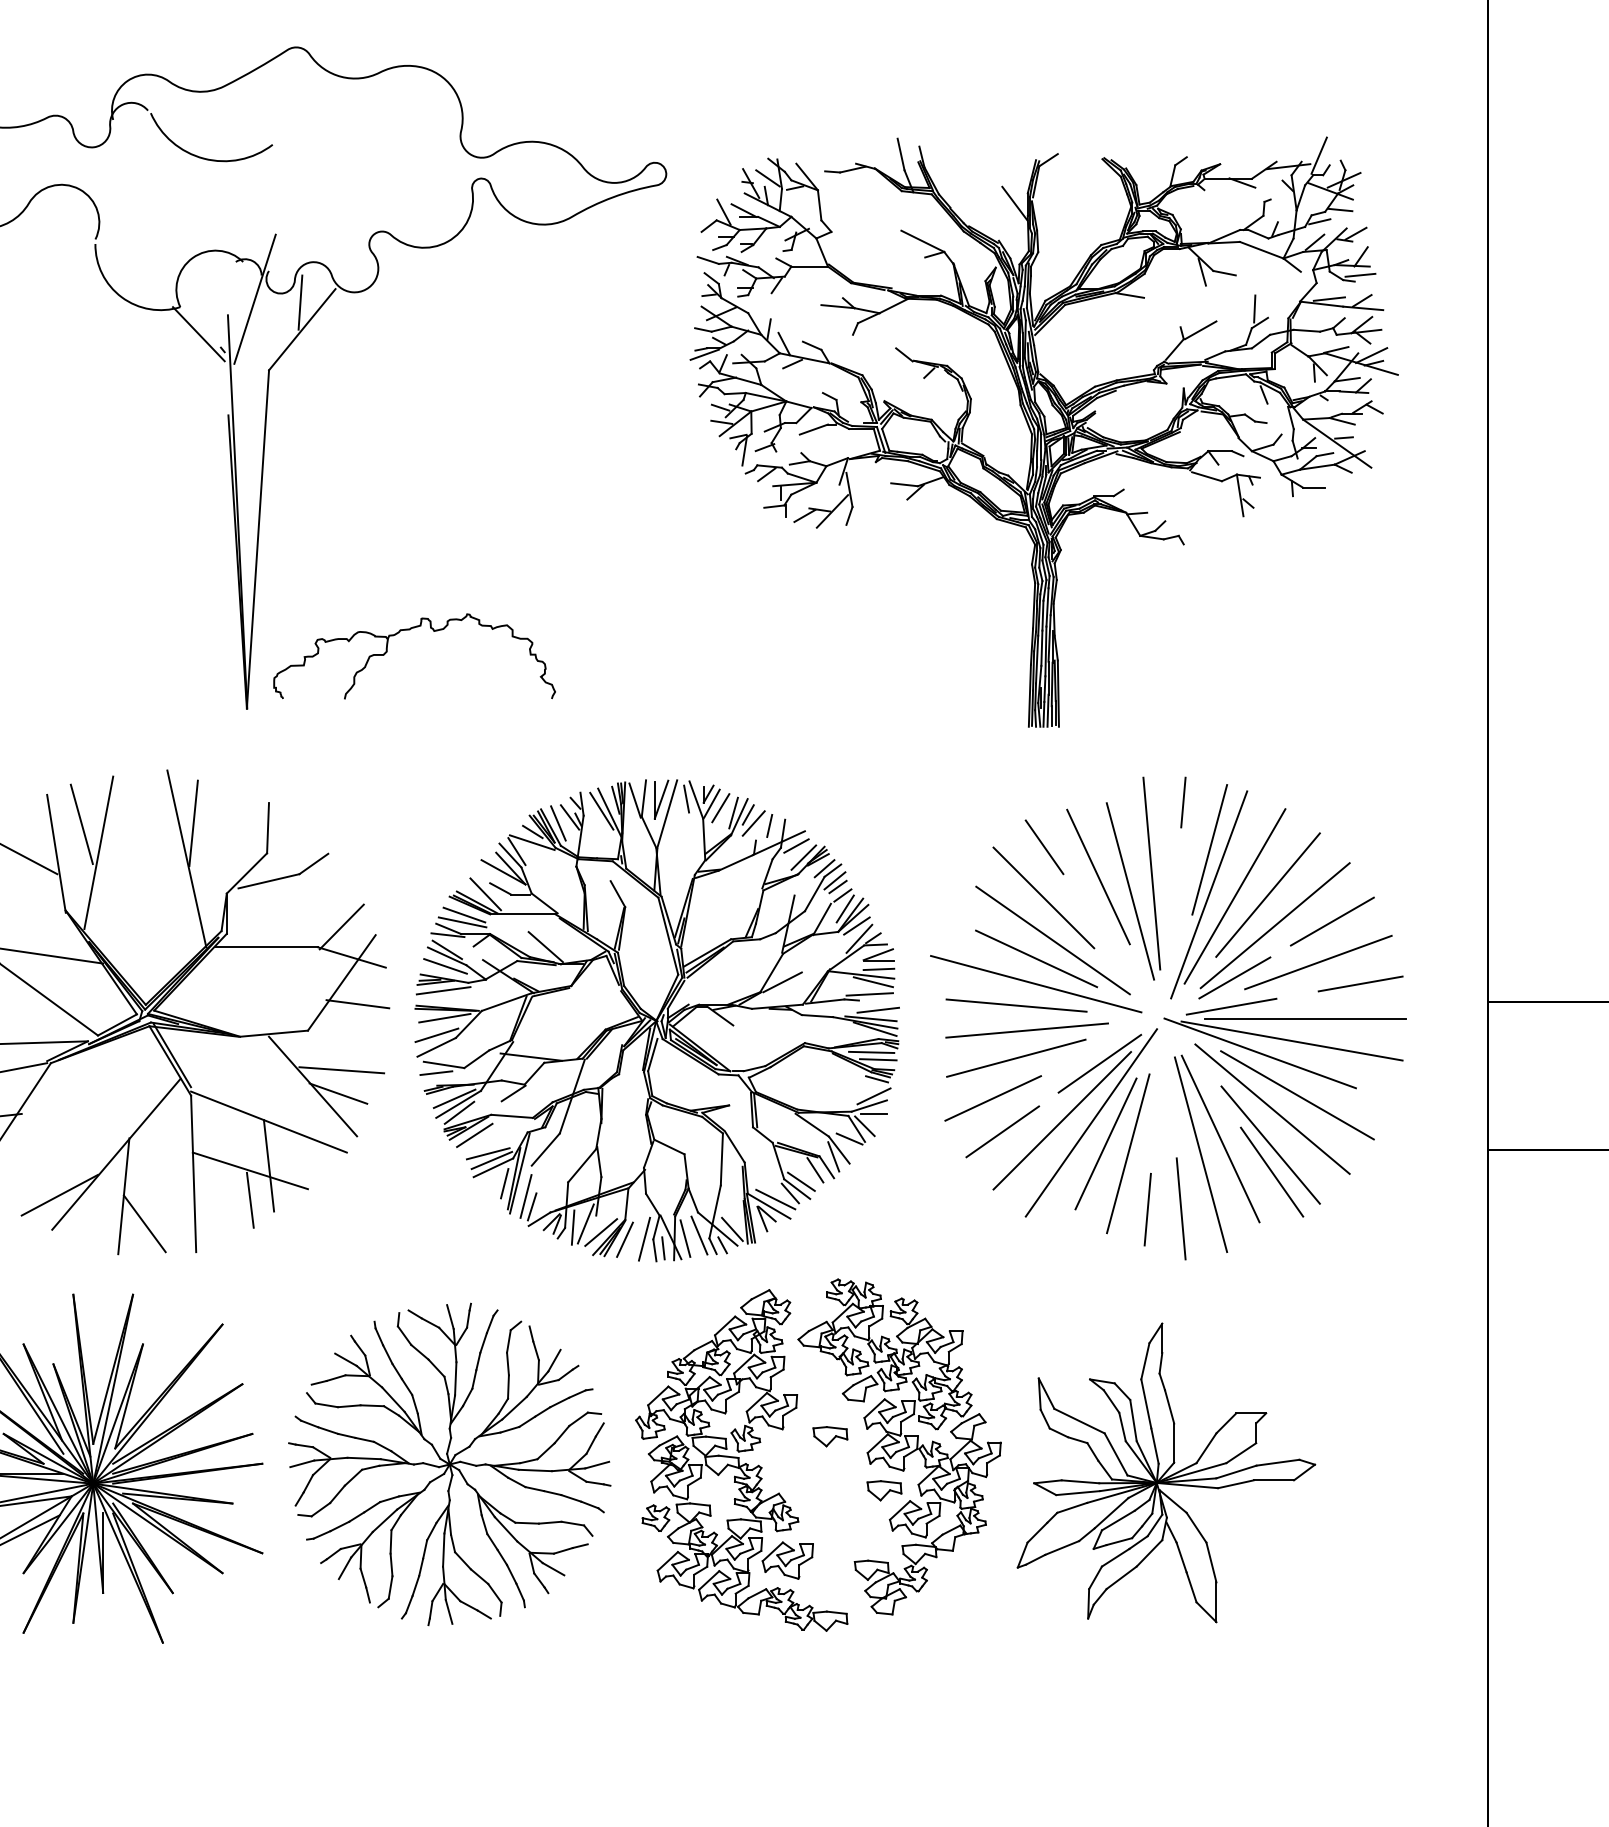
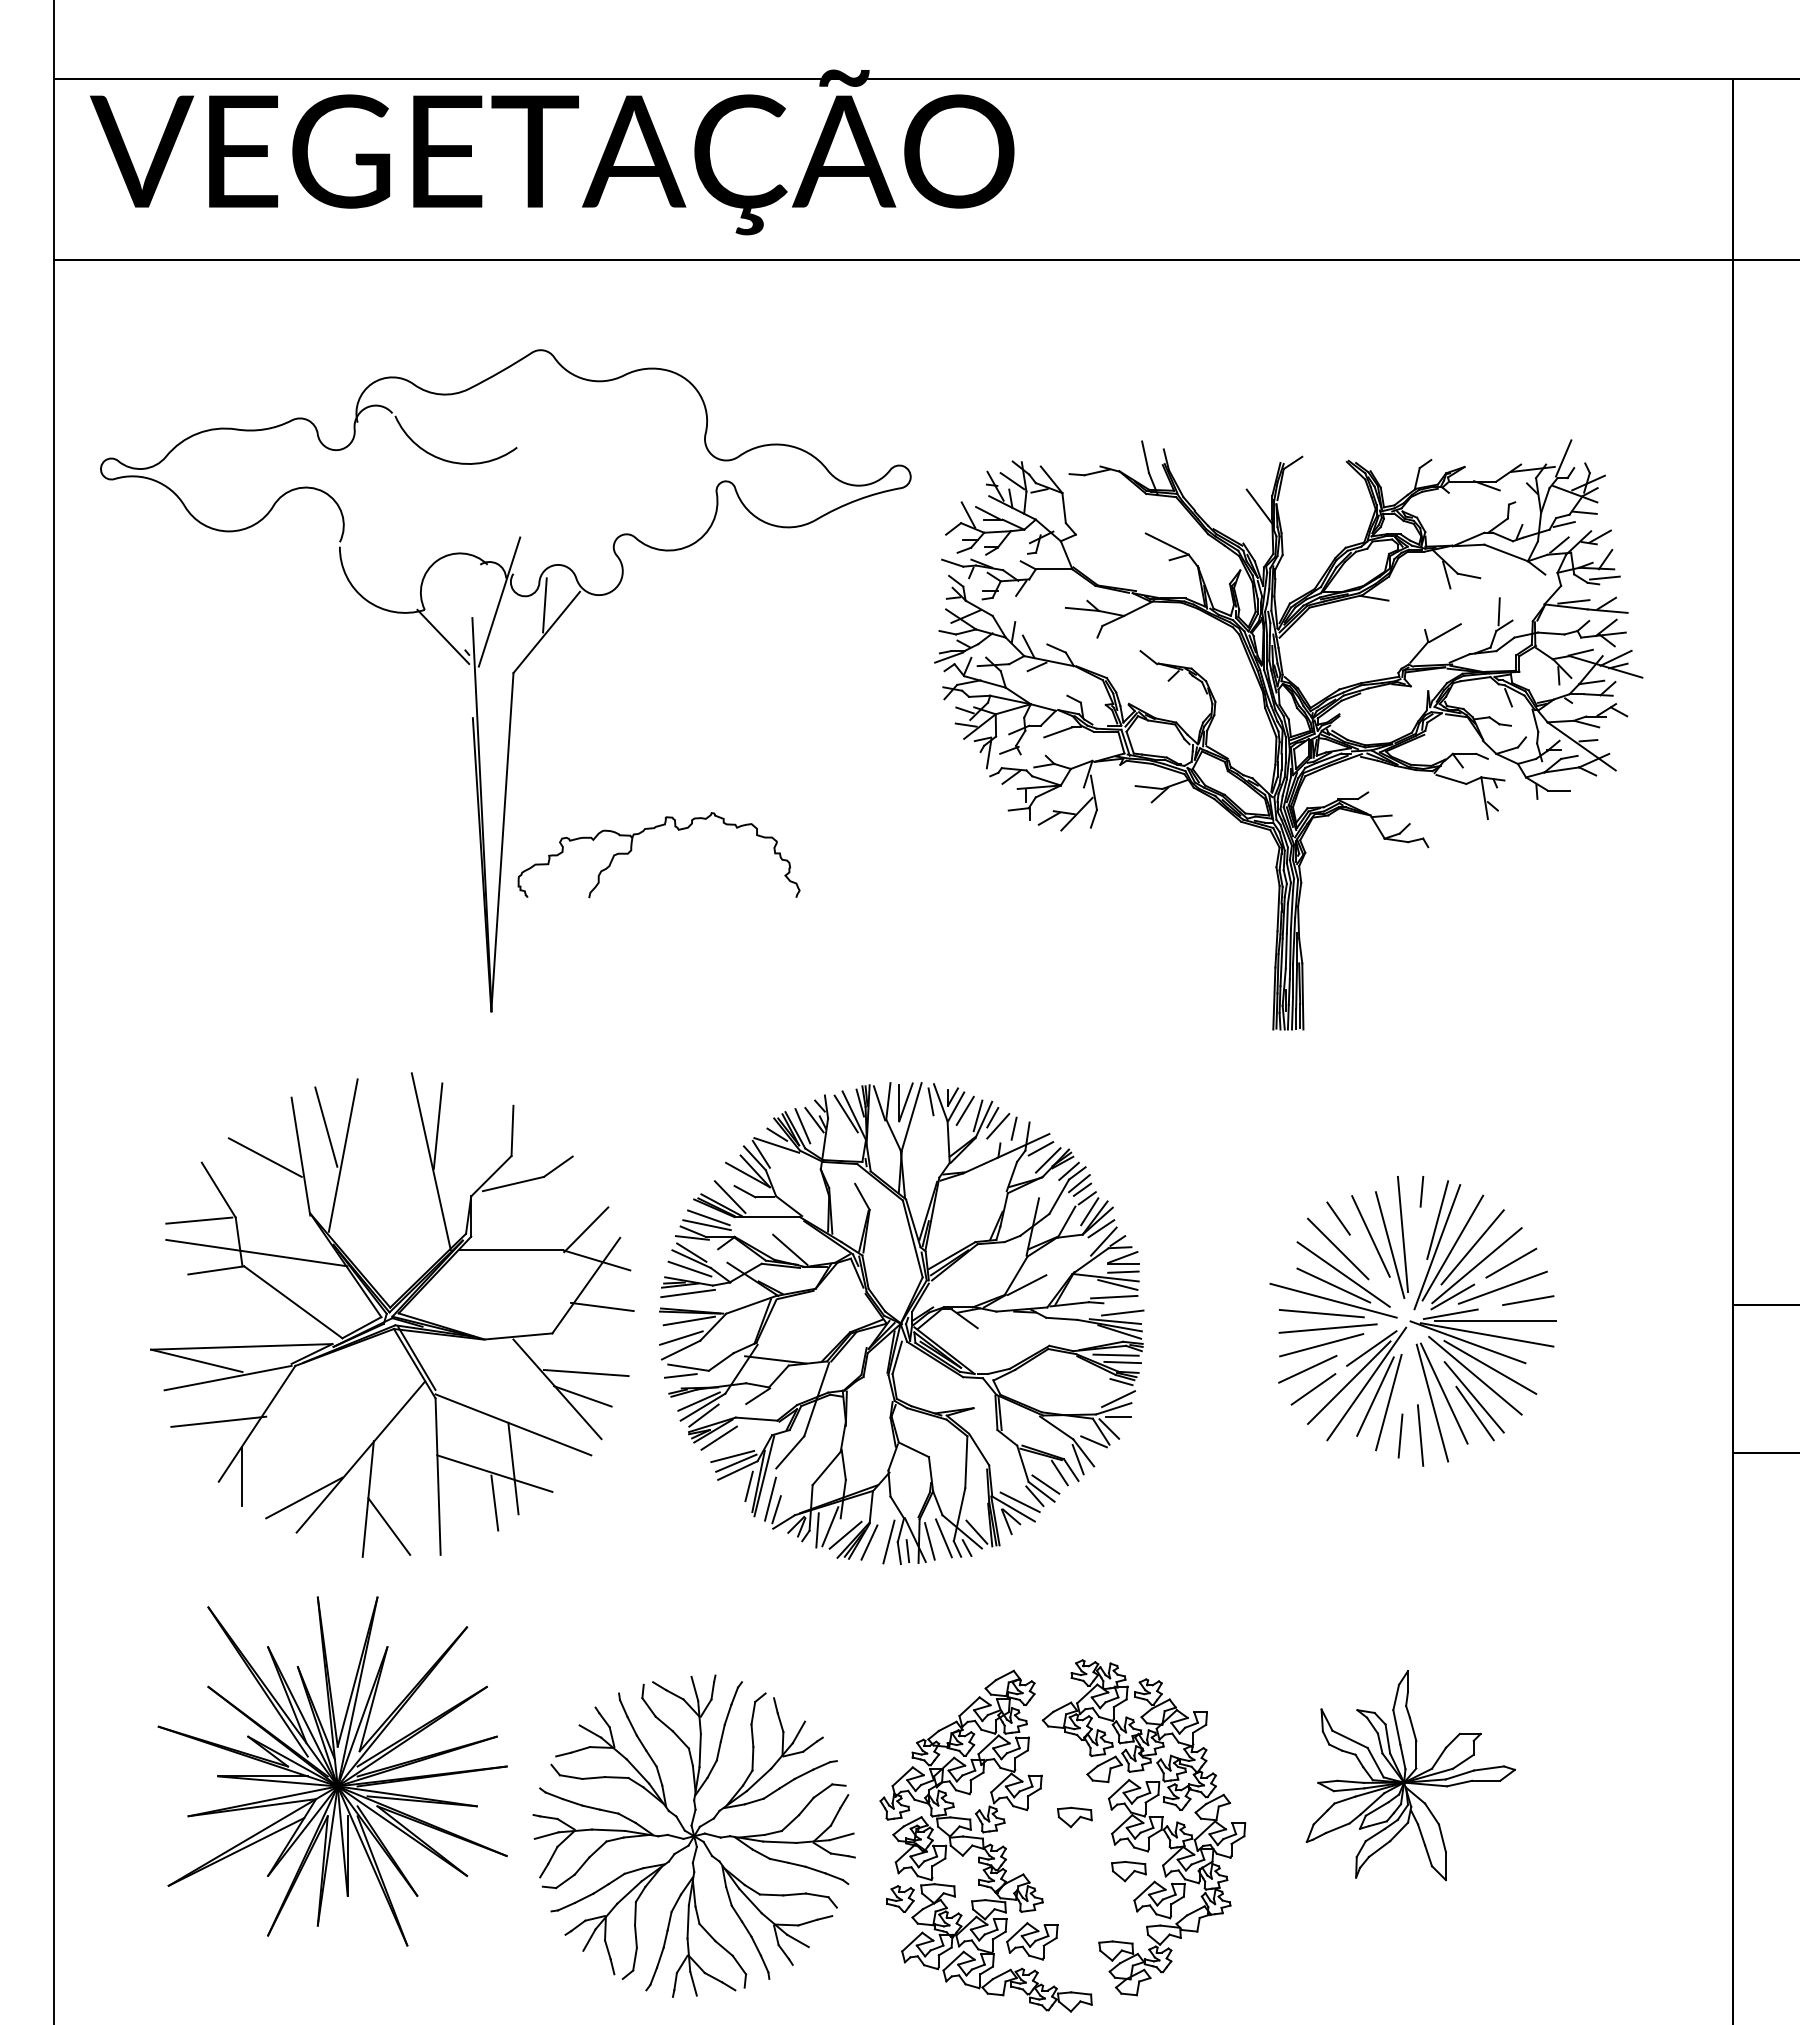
part: (409, 630) -> (653, 829), moved
part: (1168, 1018) -> (1412, 1321), size x0.6
part: (825, 1446) -> (1069, 1827), moved
part: (449, 1463) -> (693, 1835), moved
part: (1166, 1472) -> (1410, 1775), size x0.7

